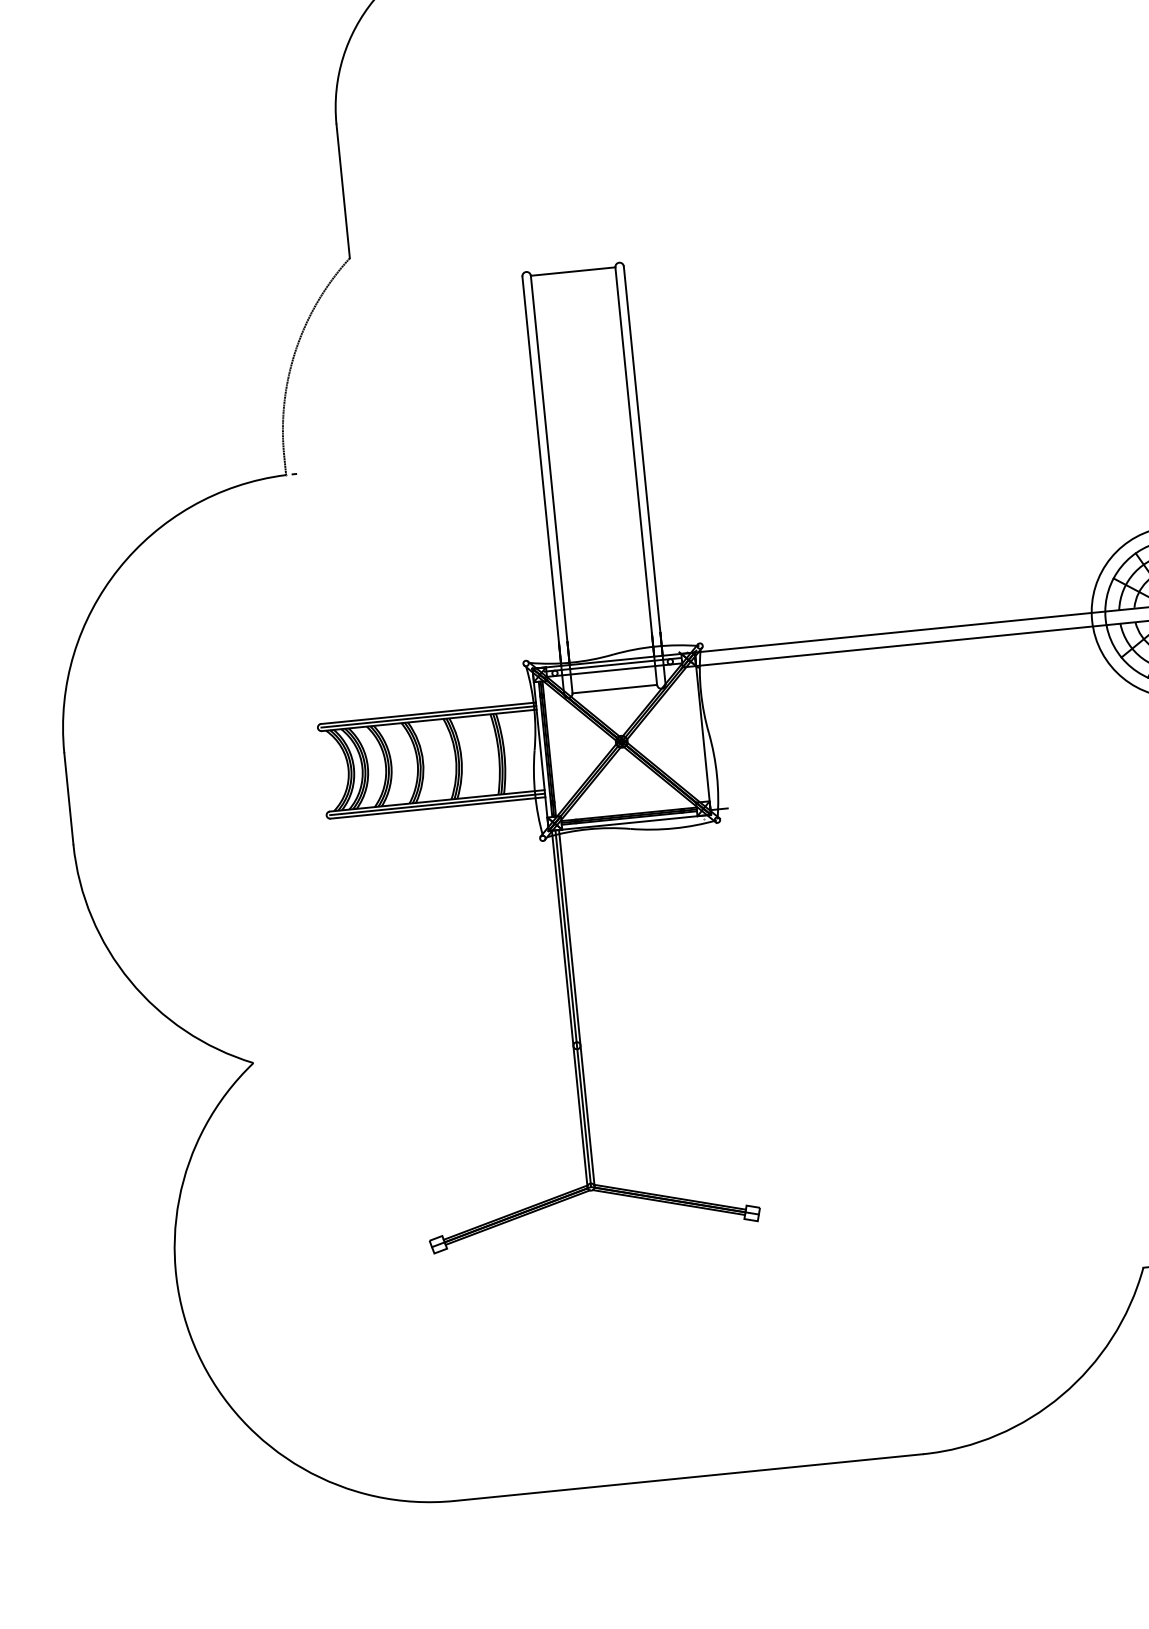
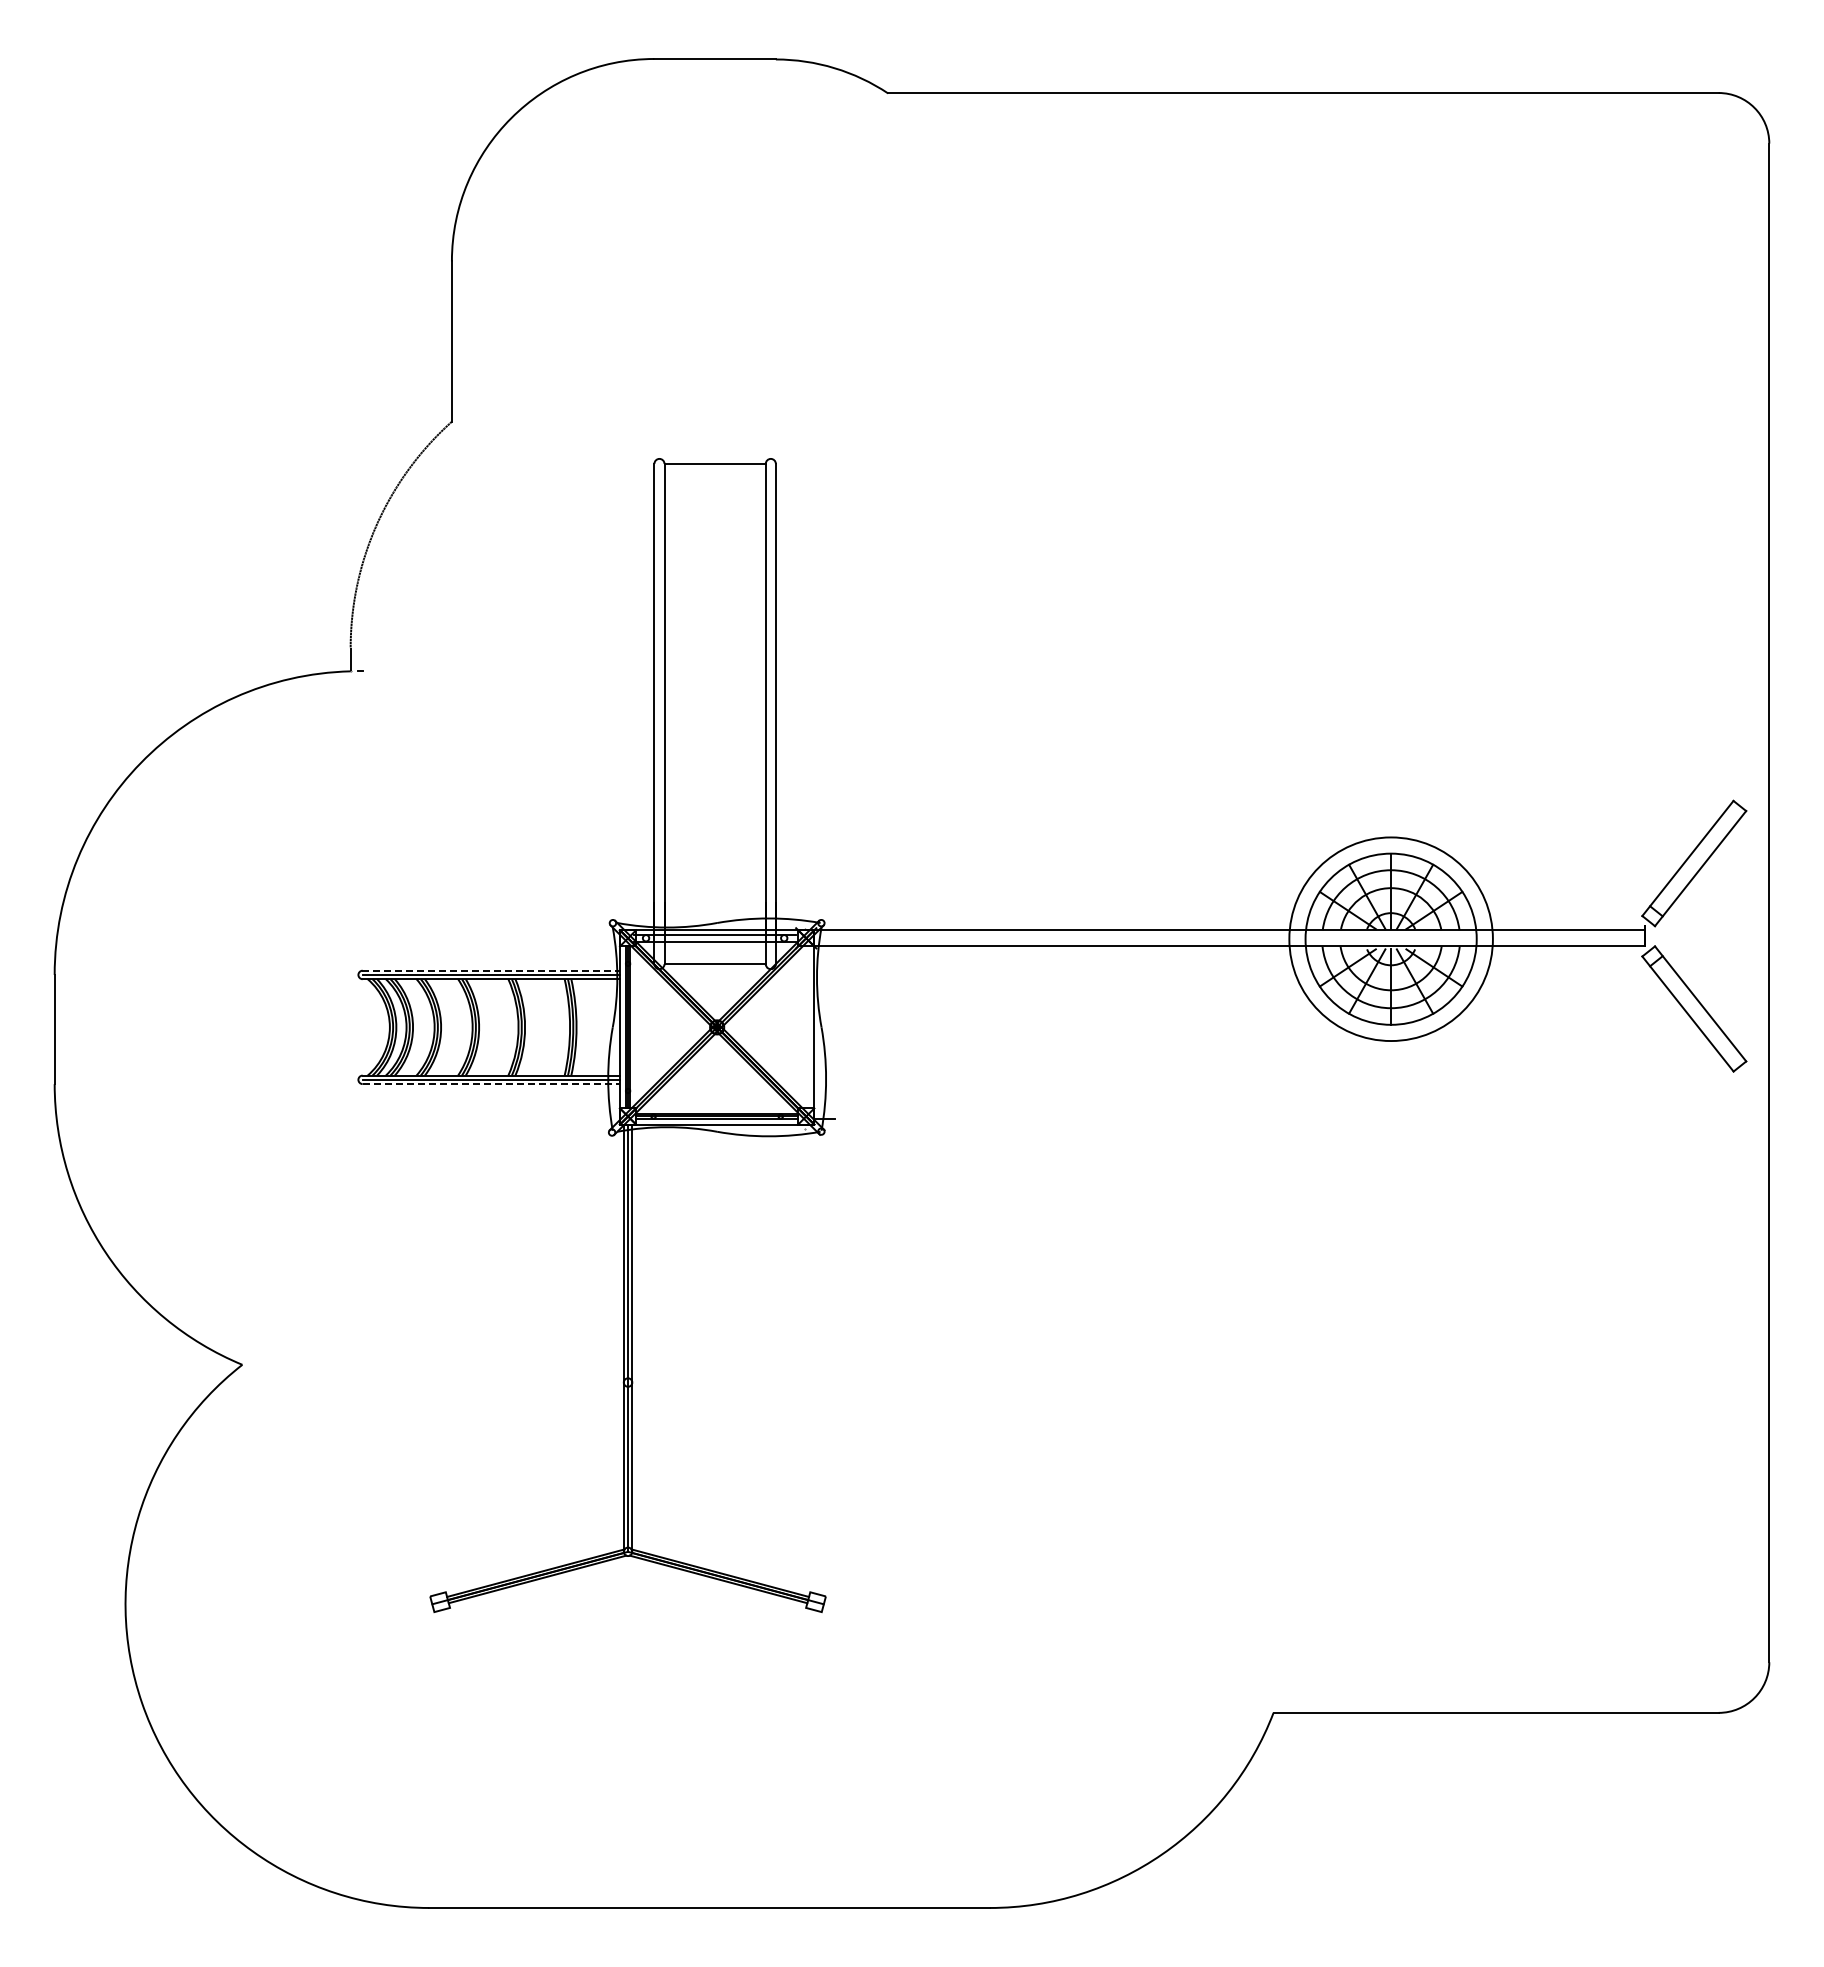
line: (428, 713) -> (491, 970), solid -> dashed
line: (438, 808) -> (491, 1084), solid -> dashed

